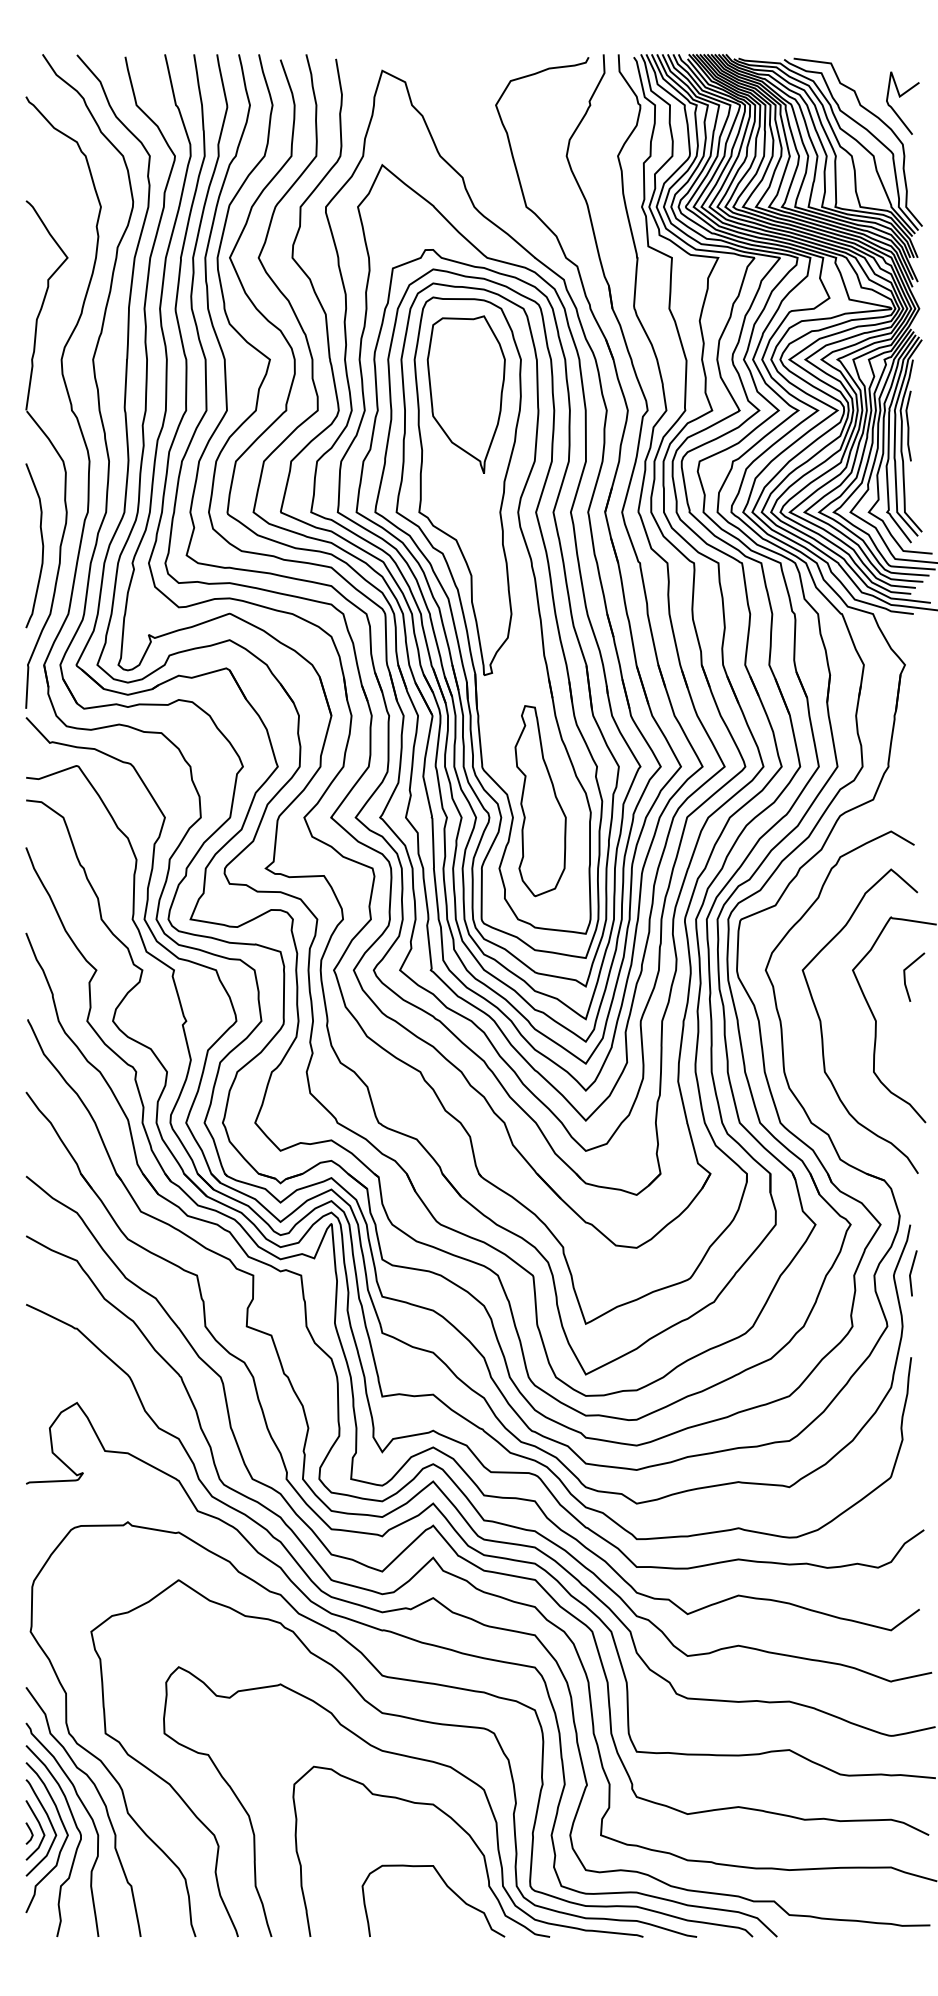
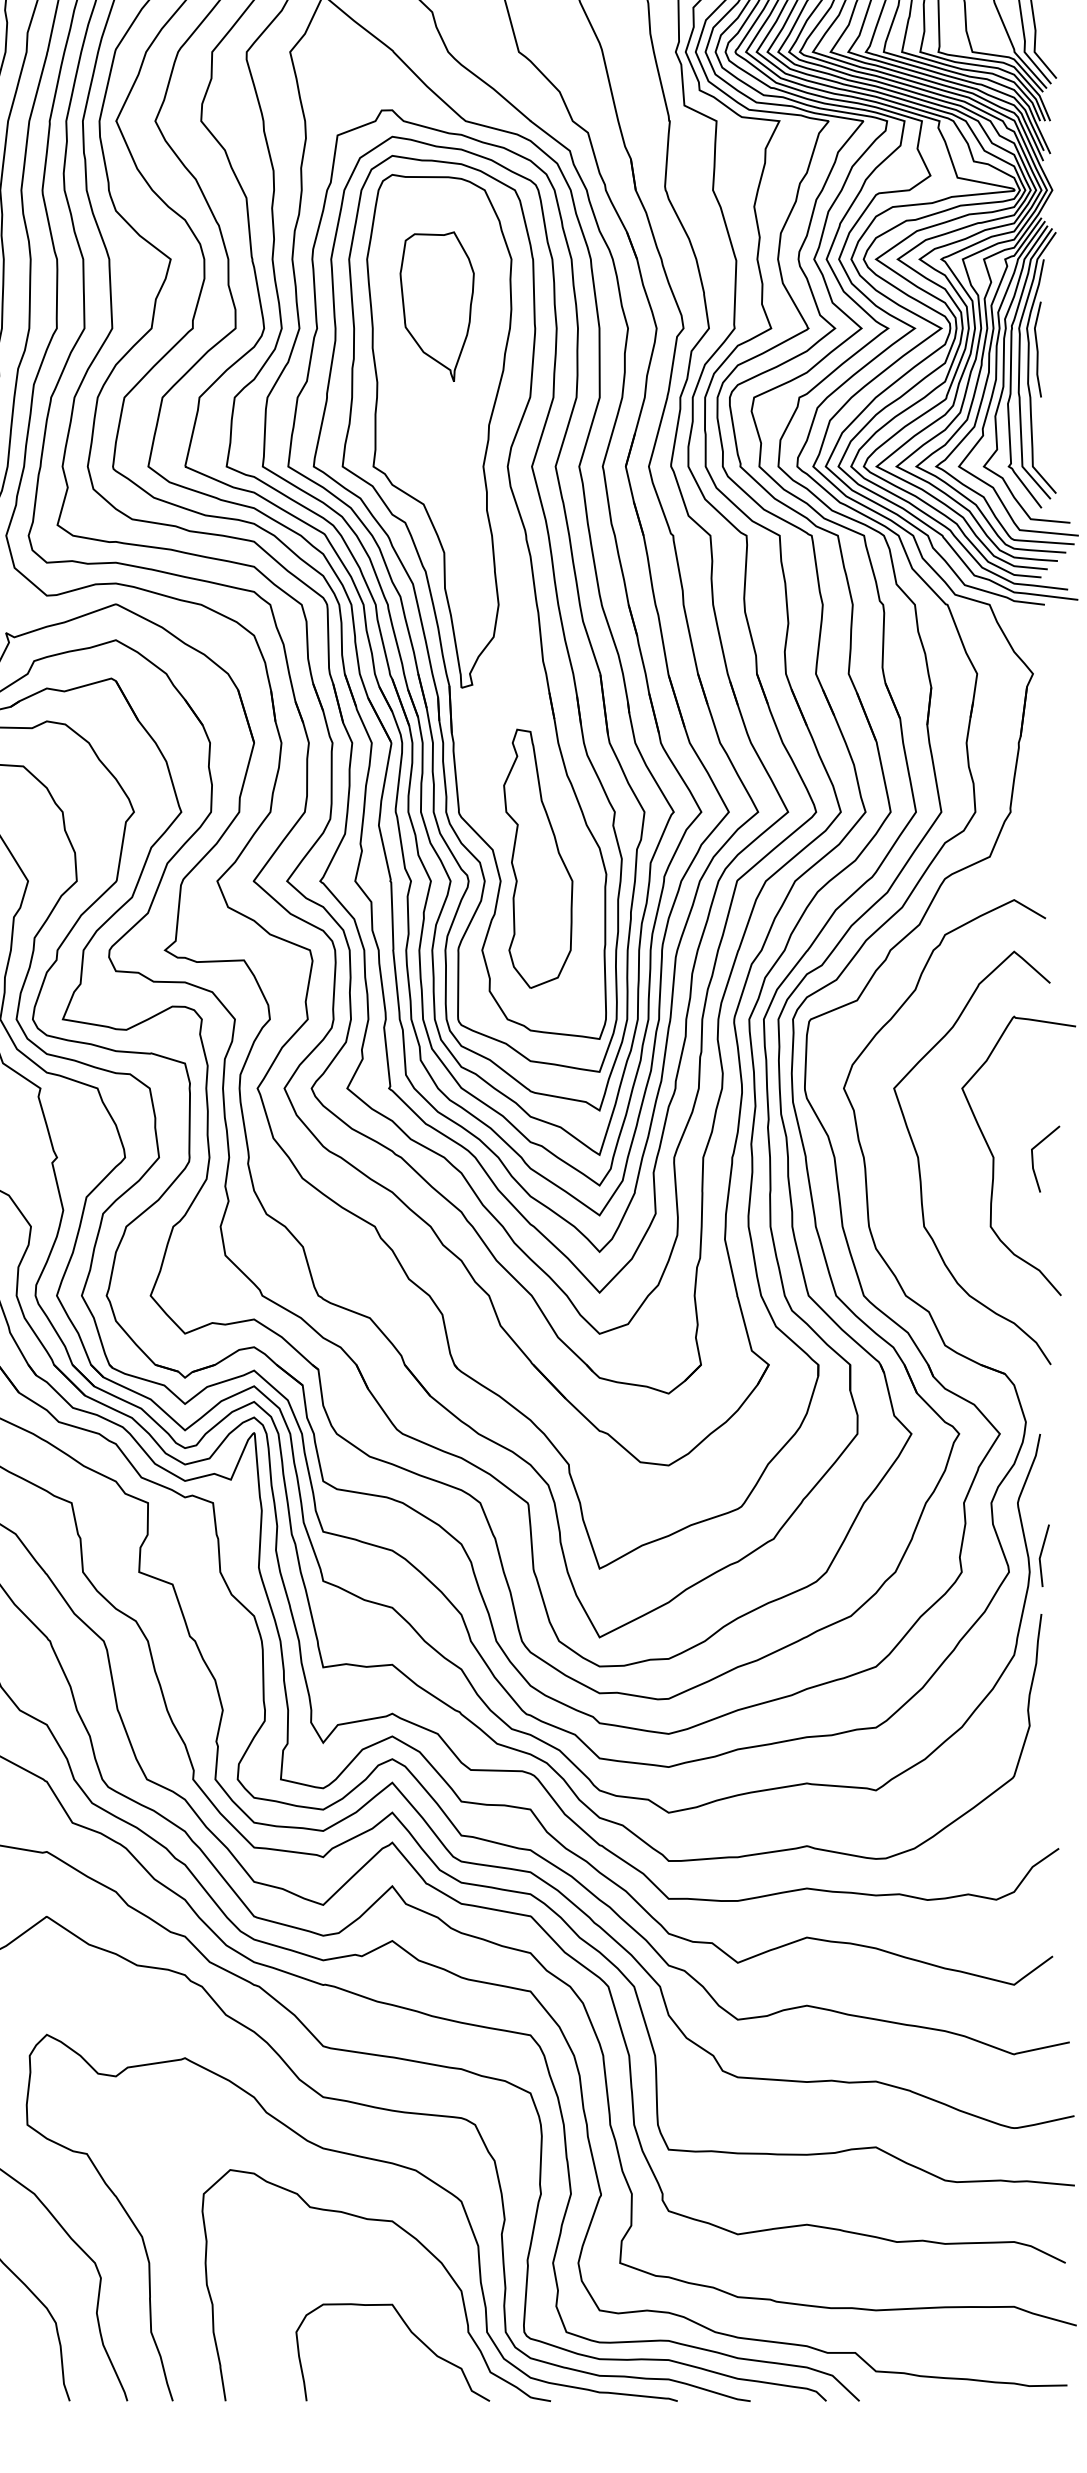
part: (465, 394) -> (436, 306), size x0.7
line: (905, 976) -> (1033, 1158), moved
line: (911, 1273) -> (1041, 1555), moved

